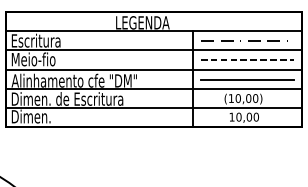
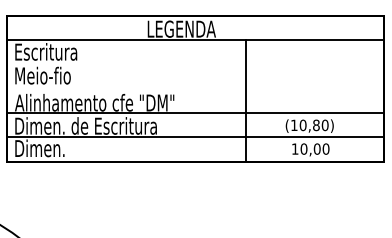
line: (240, 40) -> (306, 51), removed
line: (153, 50) -> (195, 64), removed
line: (246, 59) -> (313, 75), removed
line: (153, 69) -> (195, 88), removed
line: (247, 79) -> (314, 101), removed
text: (248, 98) -> (316, 125), (10,00) -> (10,80)

